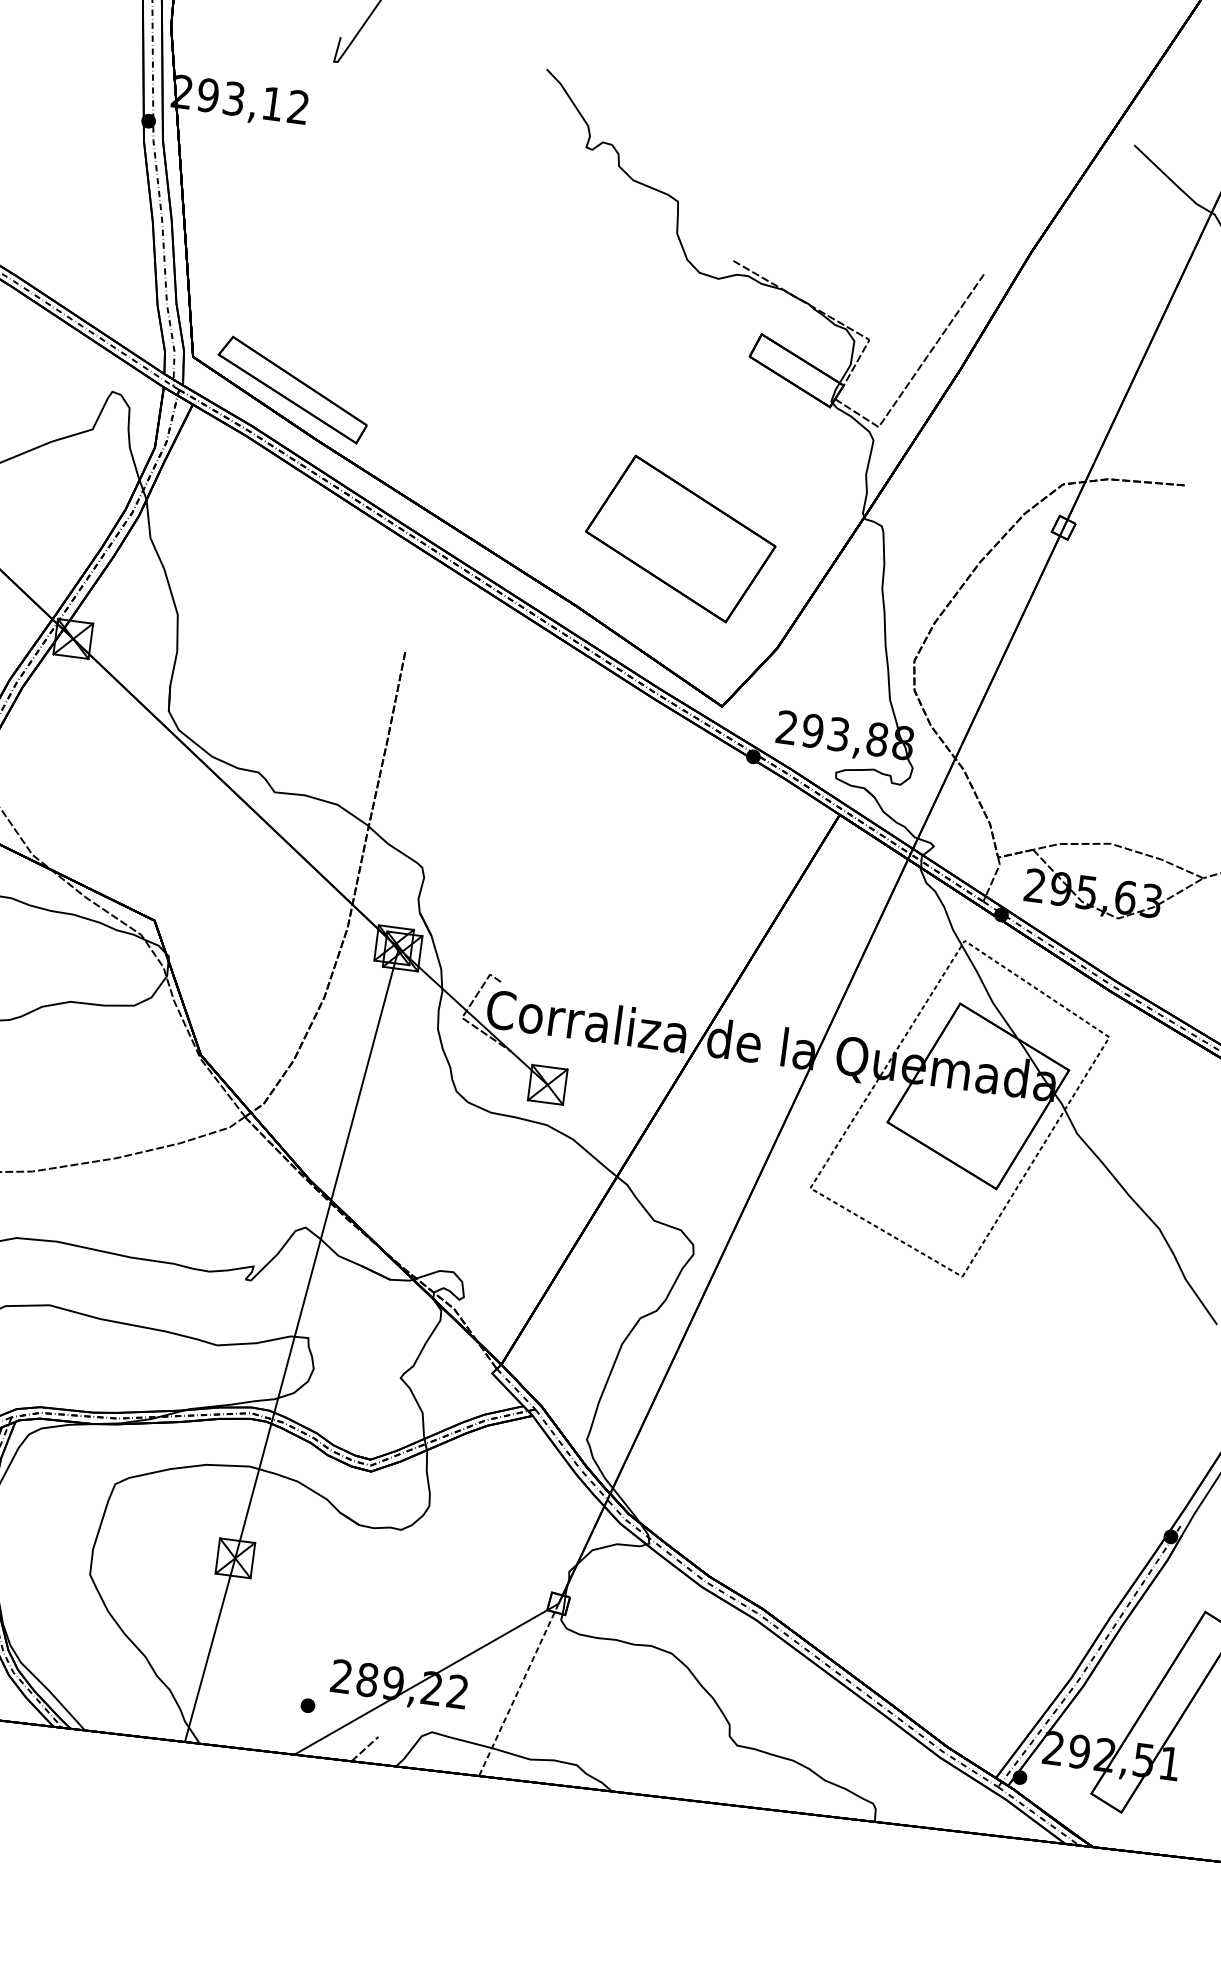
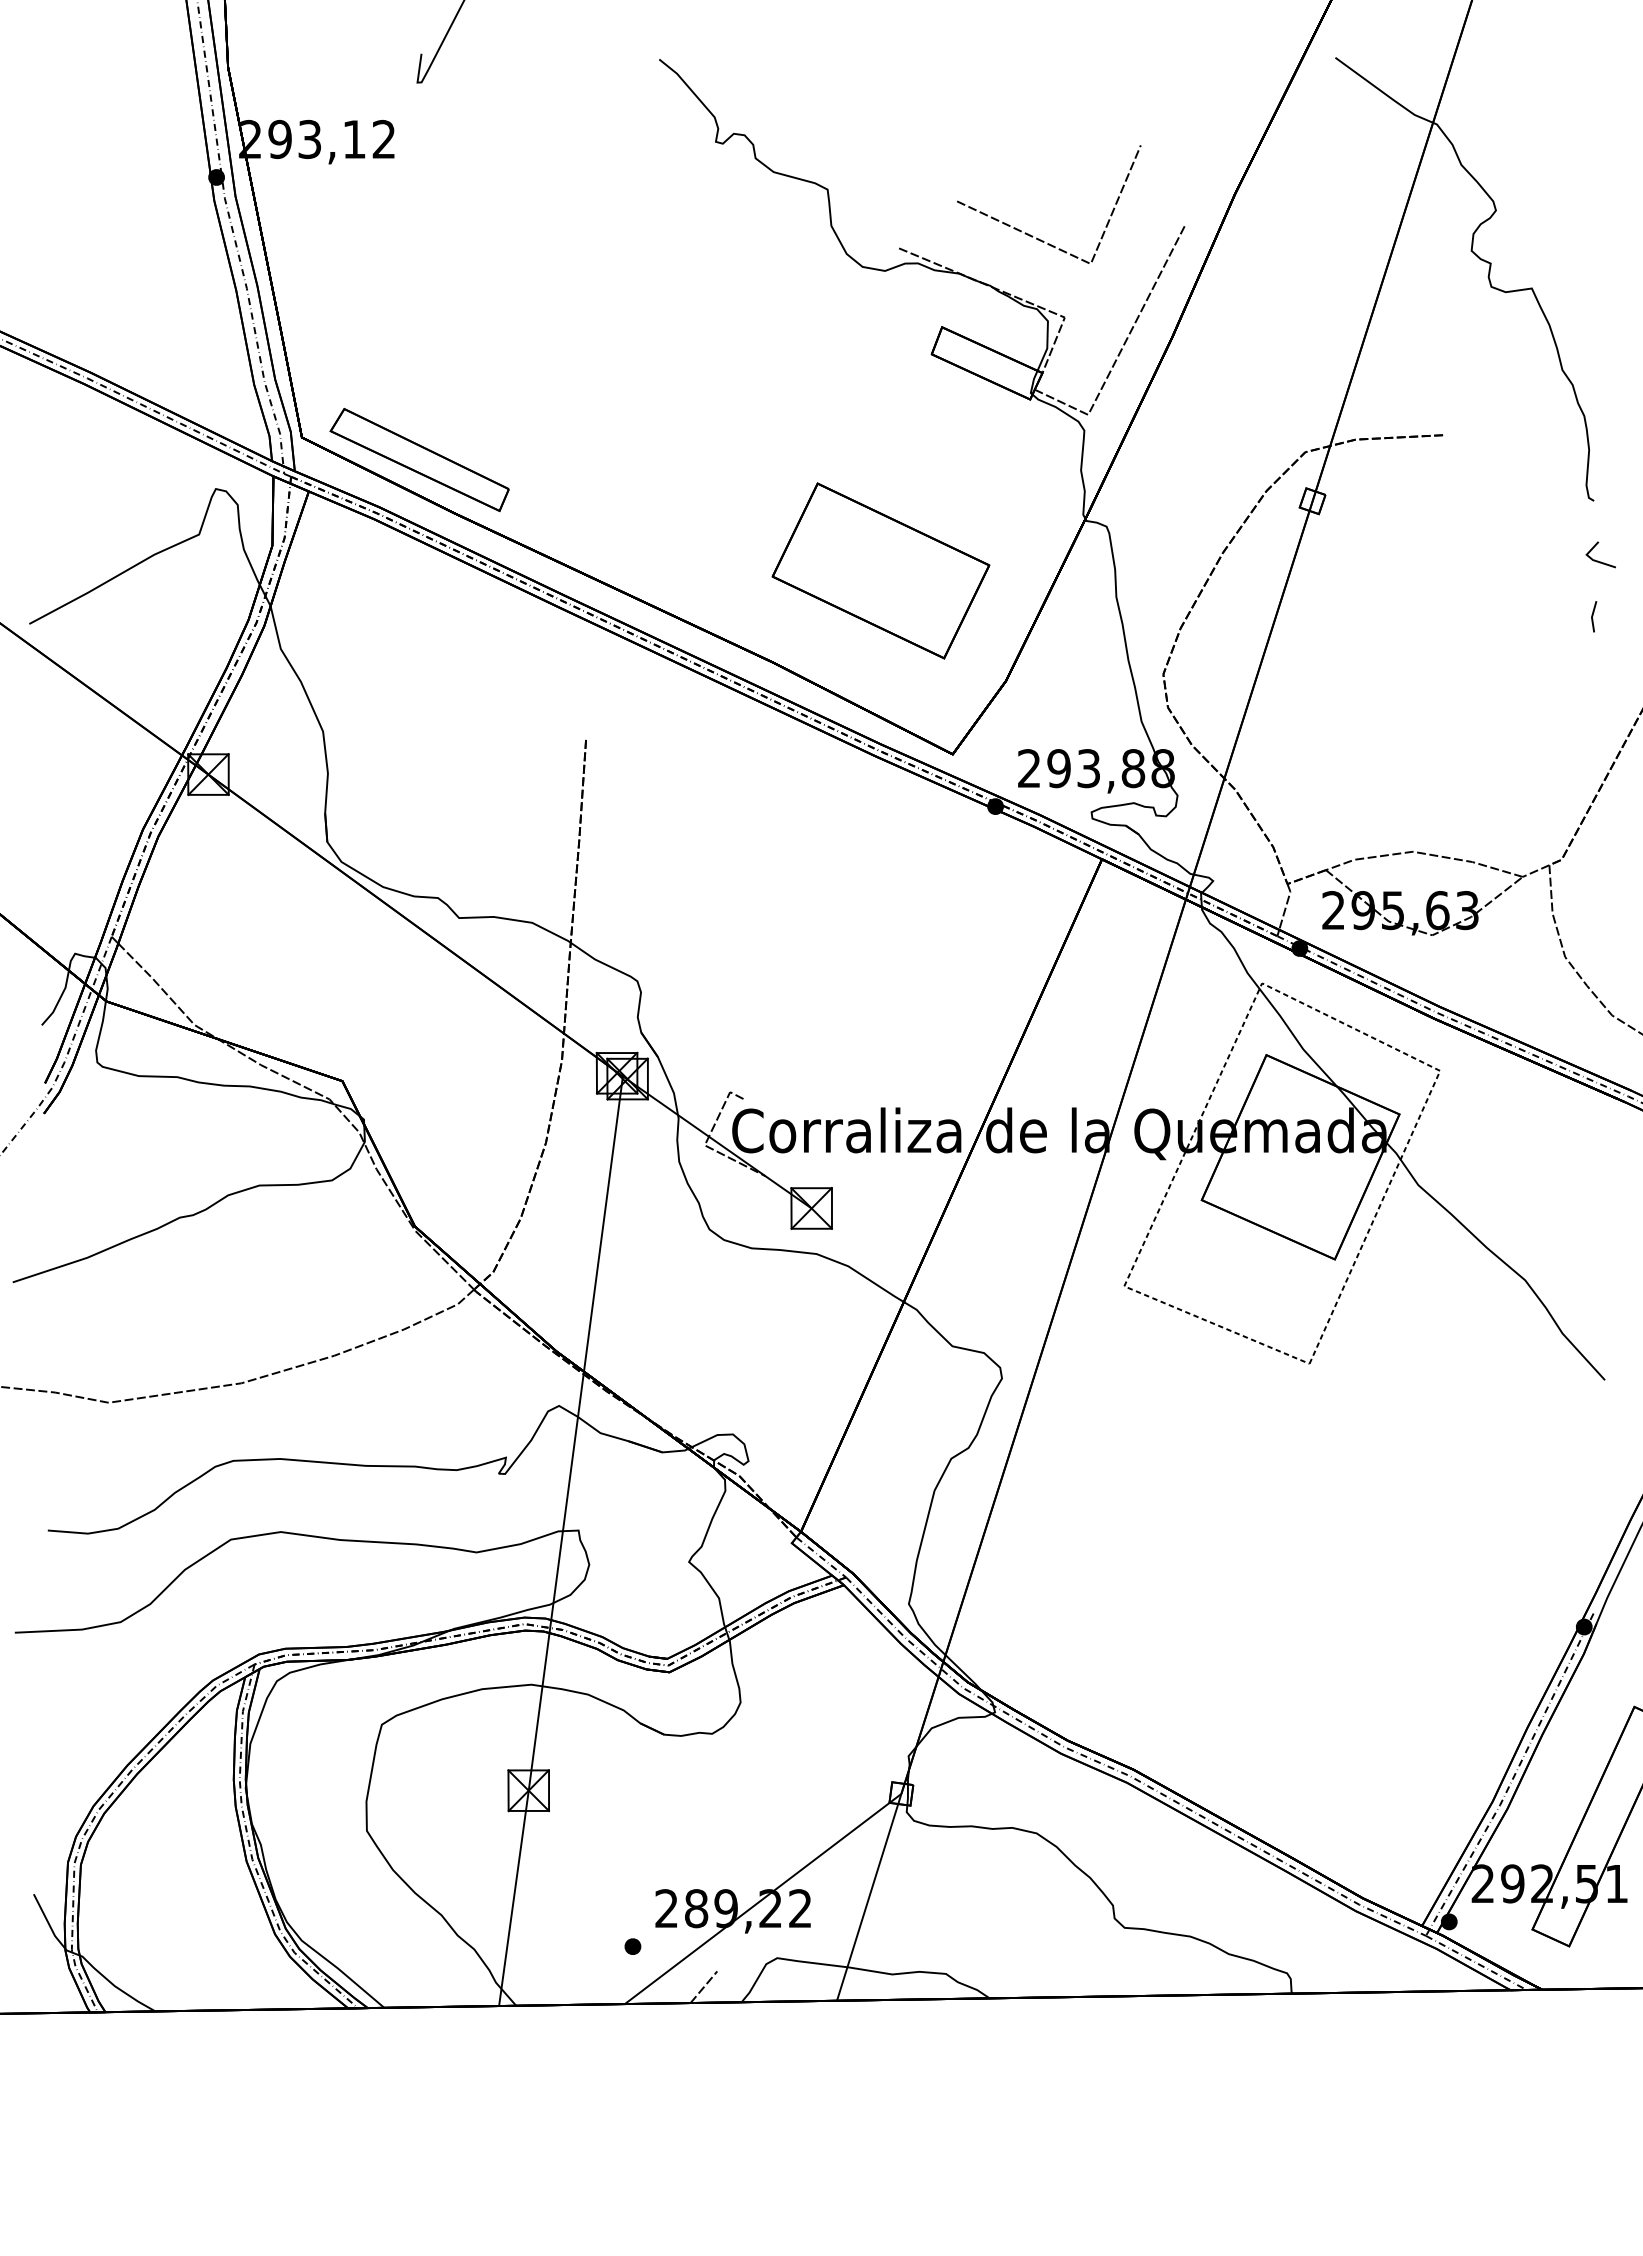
line: (850, 264) -> (1032, 235), added
line: (519, 1690) -> (869, 1897), dashed -> solid

